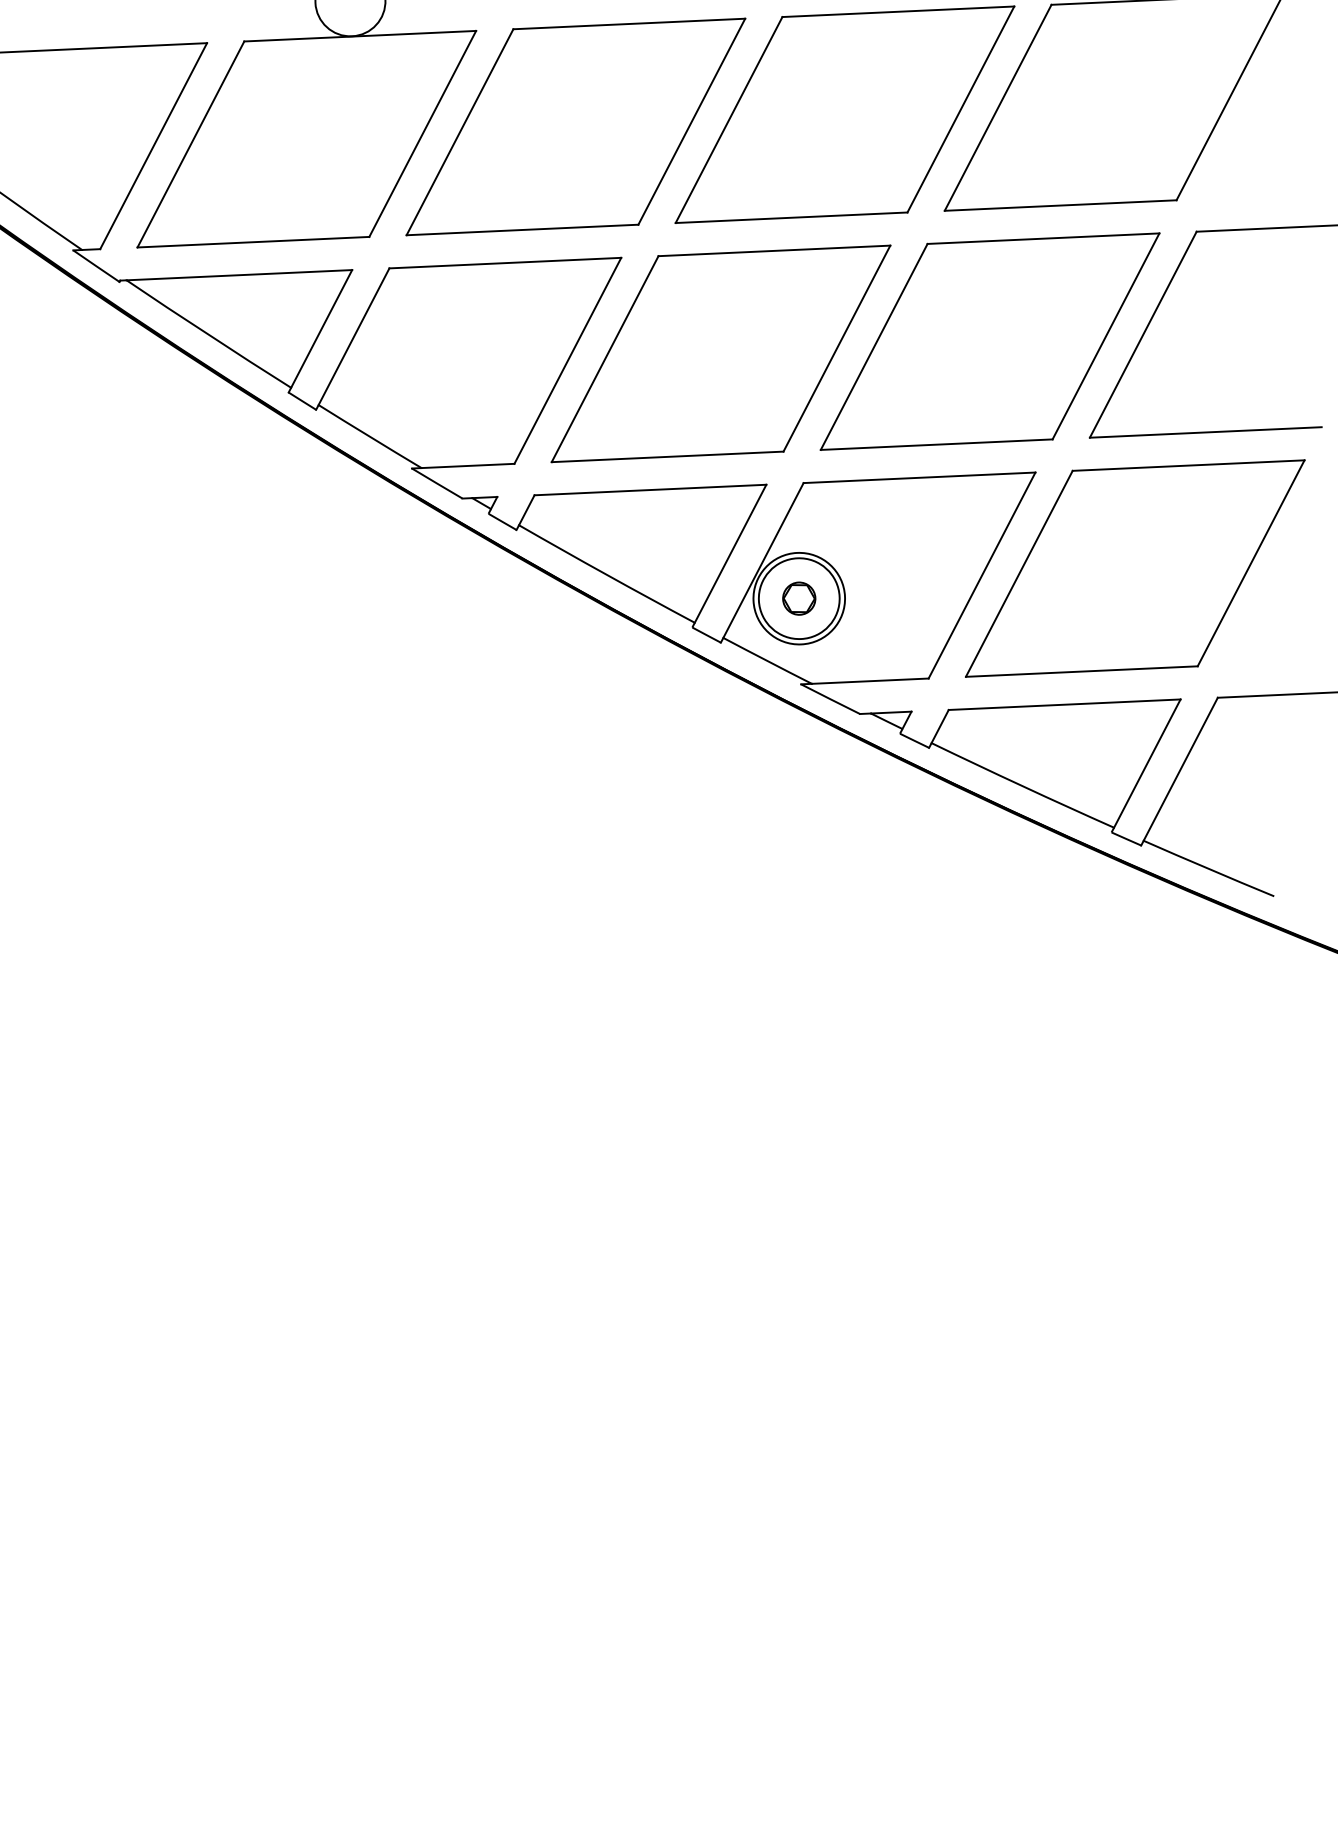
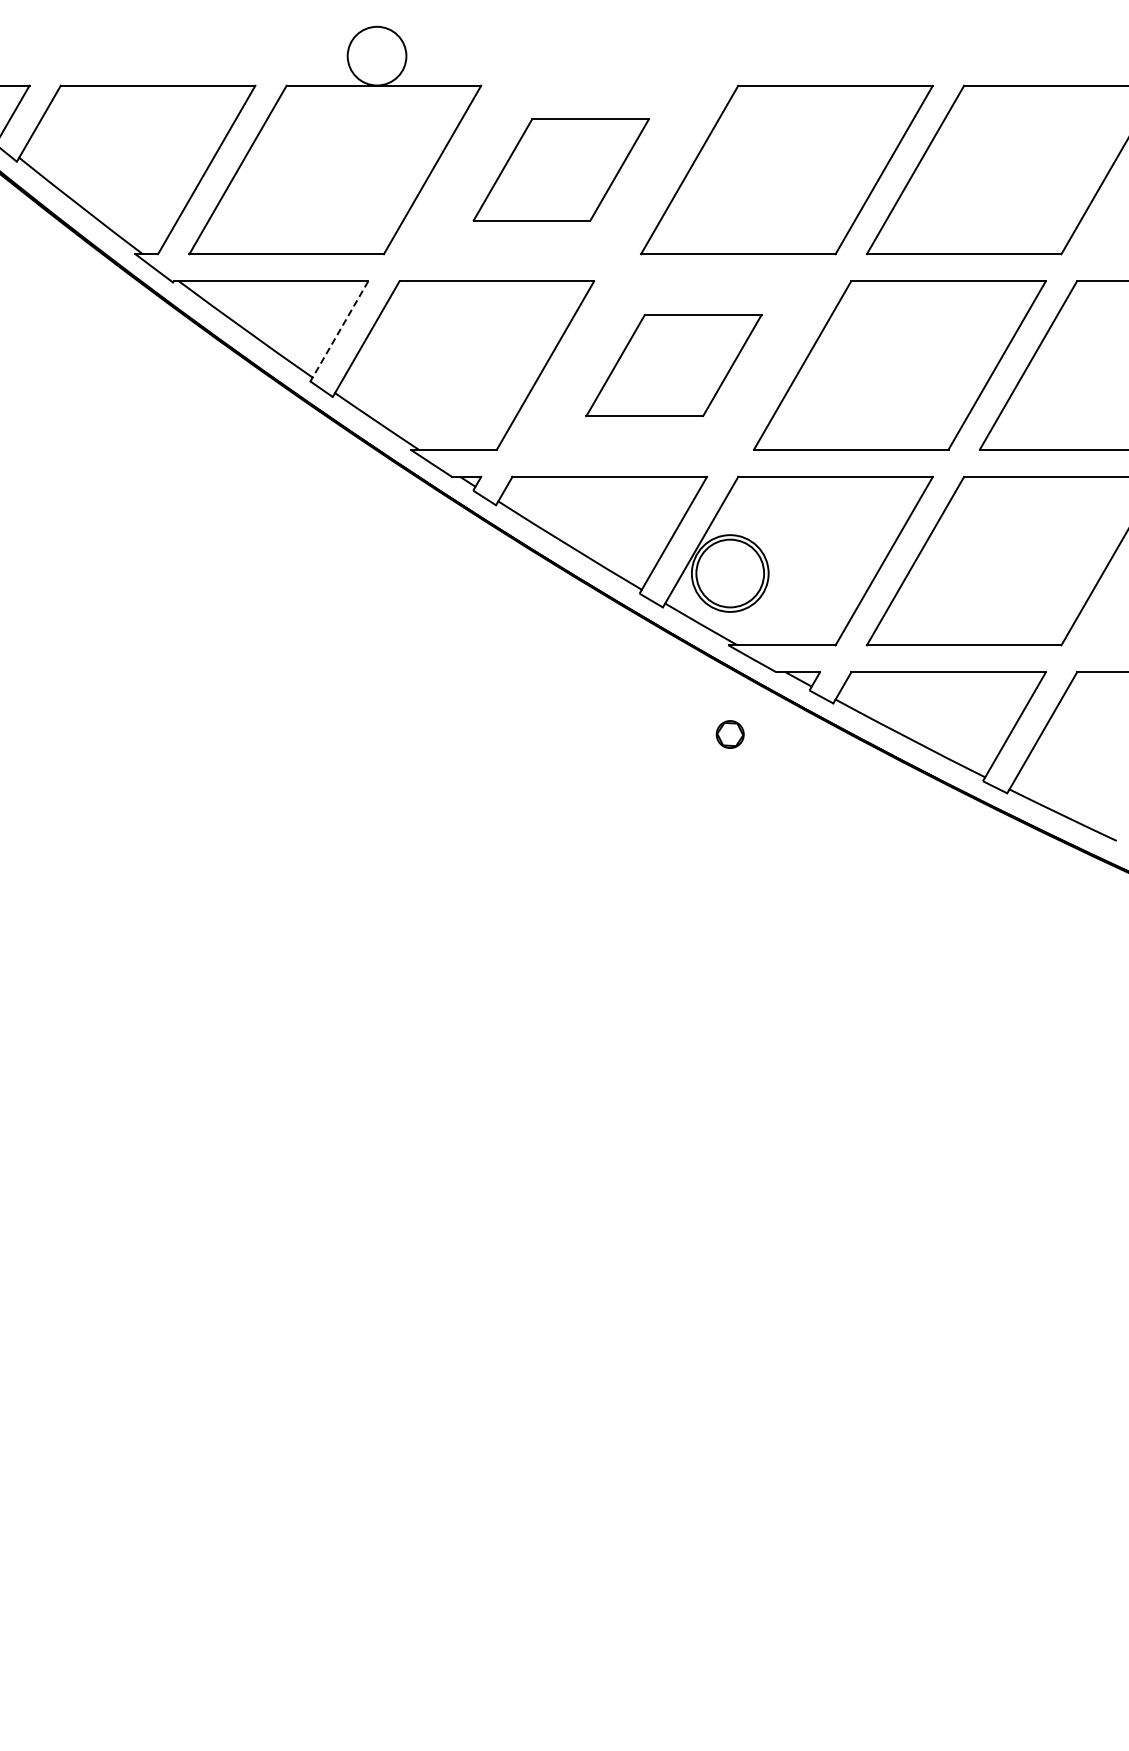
part: (576, 126) -> (561, 169), size x0.6
line: (321, 328) -> (340, 329), solid -> dashed
part: (720, 353) -> (673, 365), size x0.6
part: (798, 598) -> (729, 734), moved

